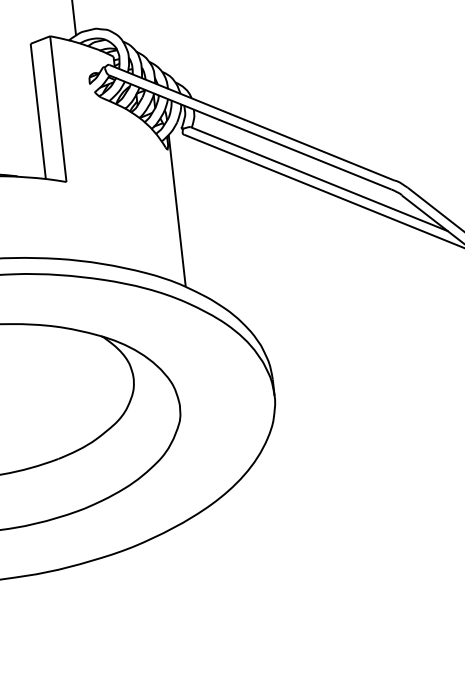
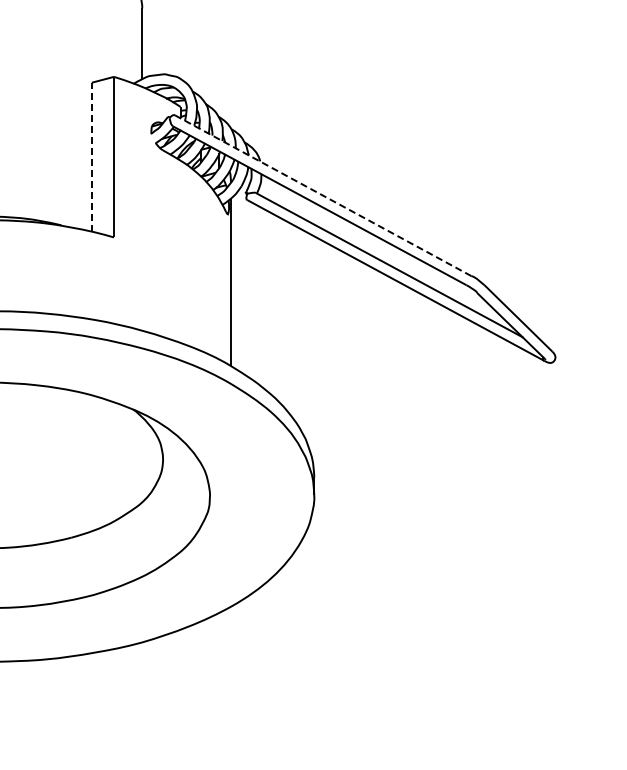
line: (37, 110) -> (91, 156), solid -> dashed
line: (252, 122) -> (323, 195), solid -> dashed

